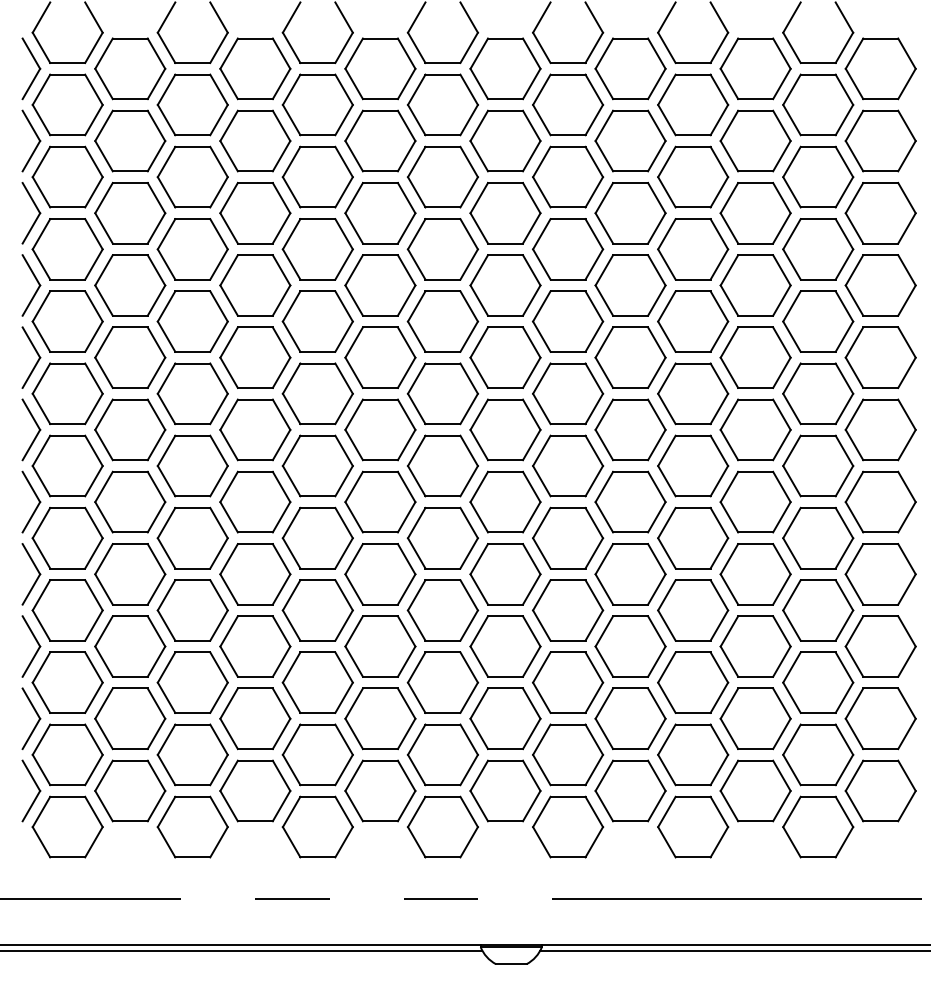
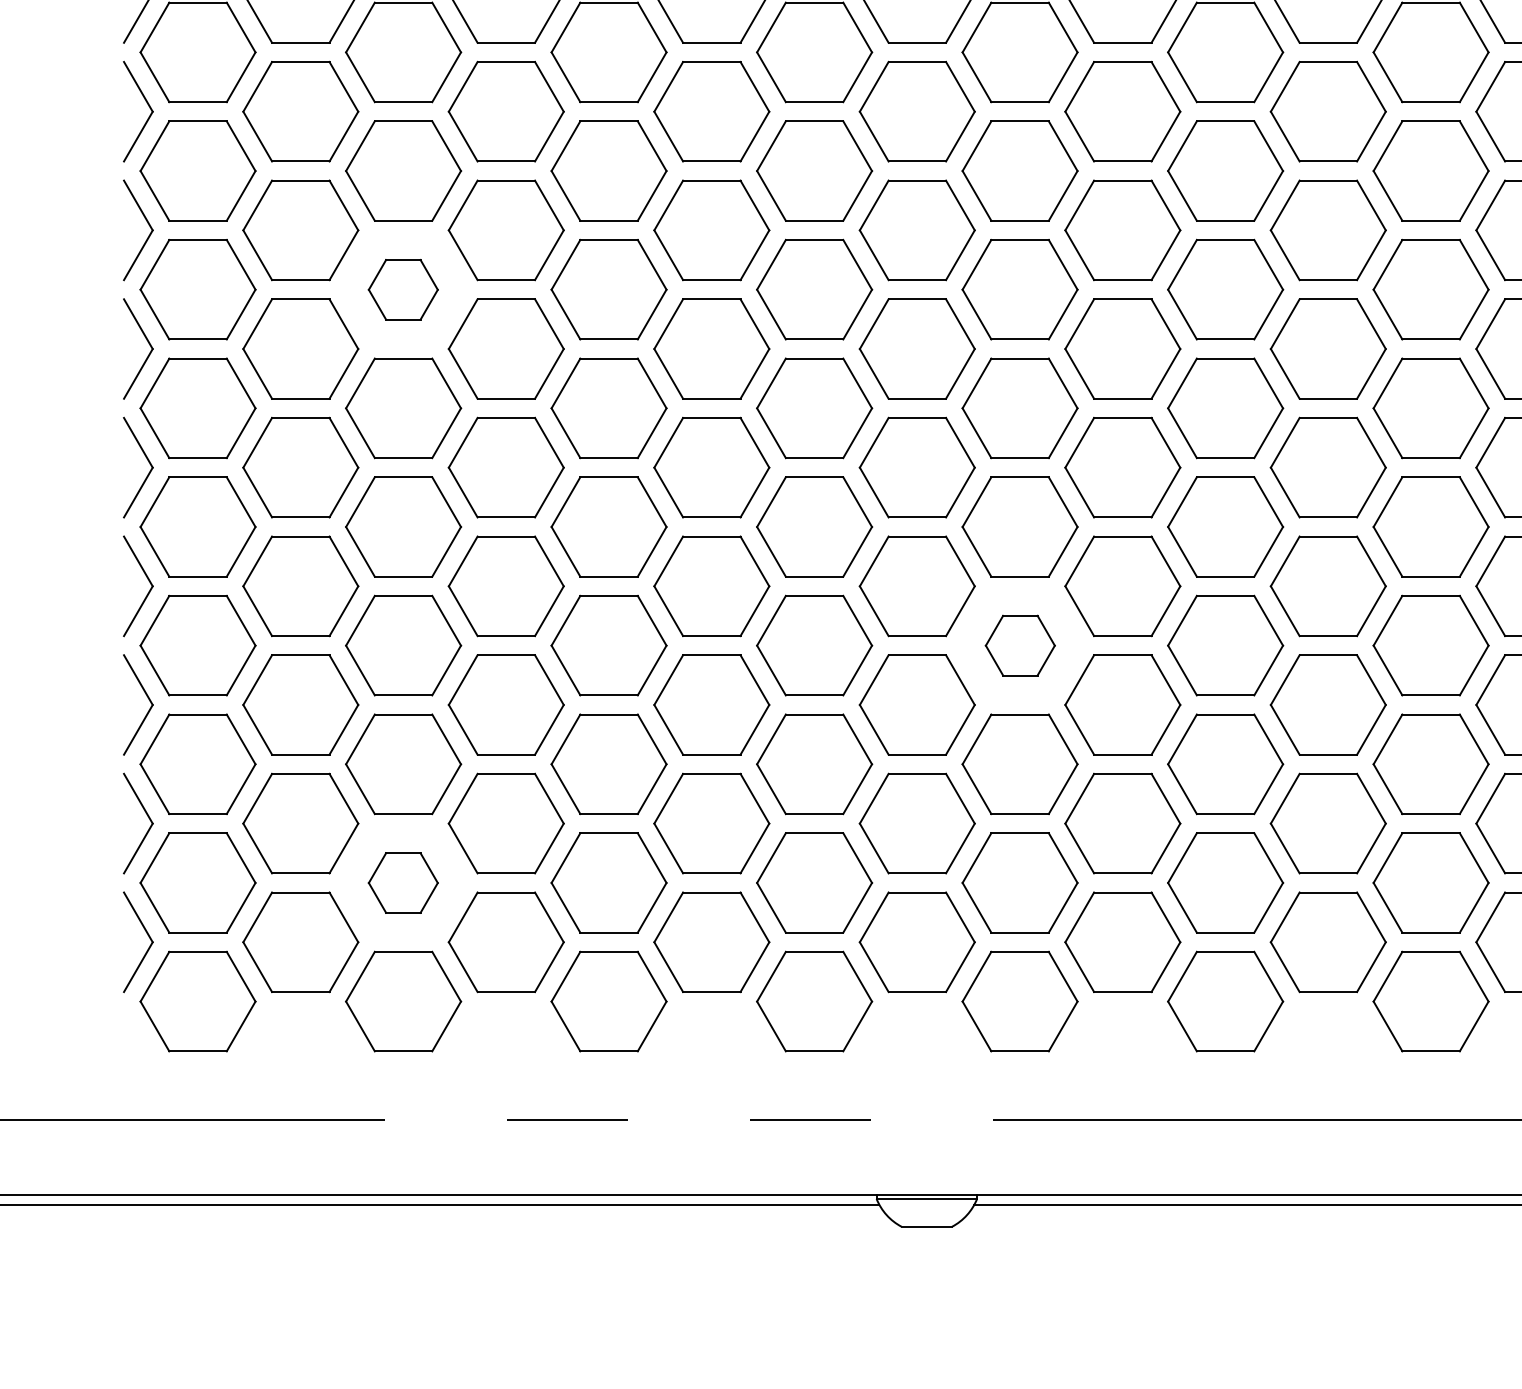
part: (192, 393) -> (403, 289), size x0.6
part: (568, 610) -> (1020, 645), size x0.6
part: (192, 754) -> (403, 882), size x0.6

